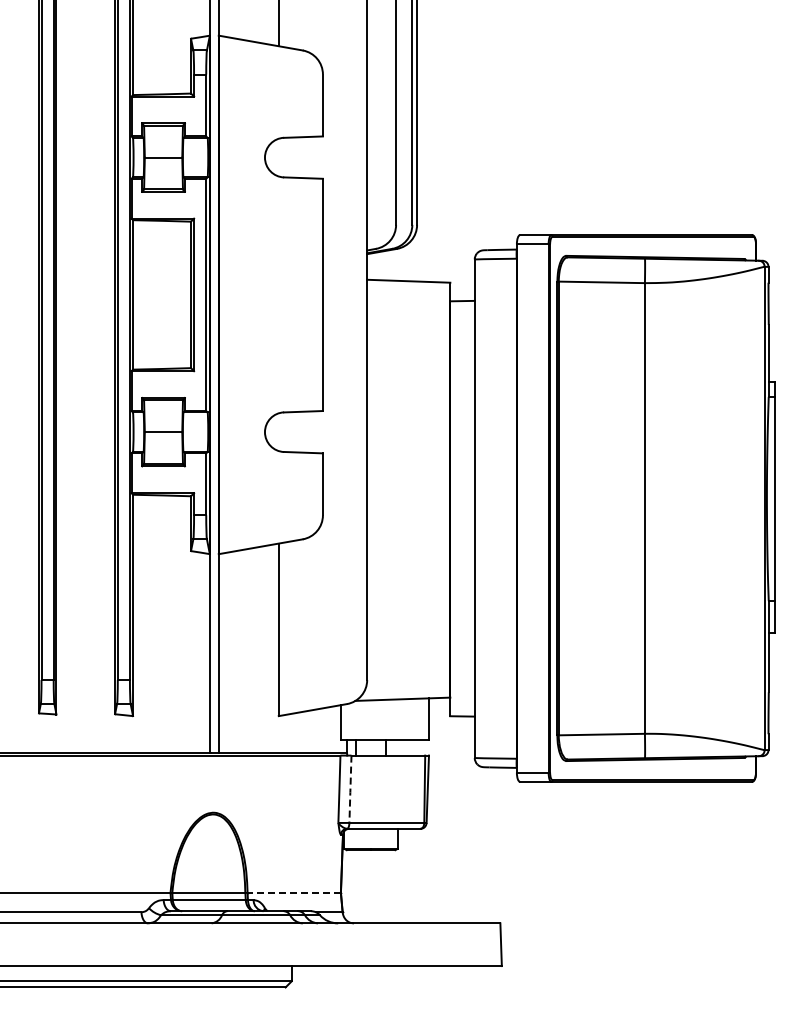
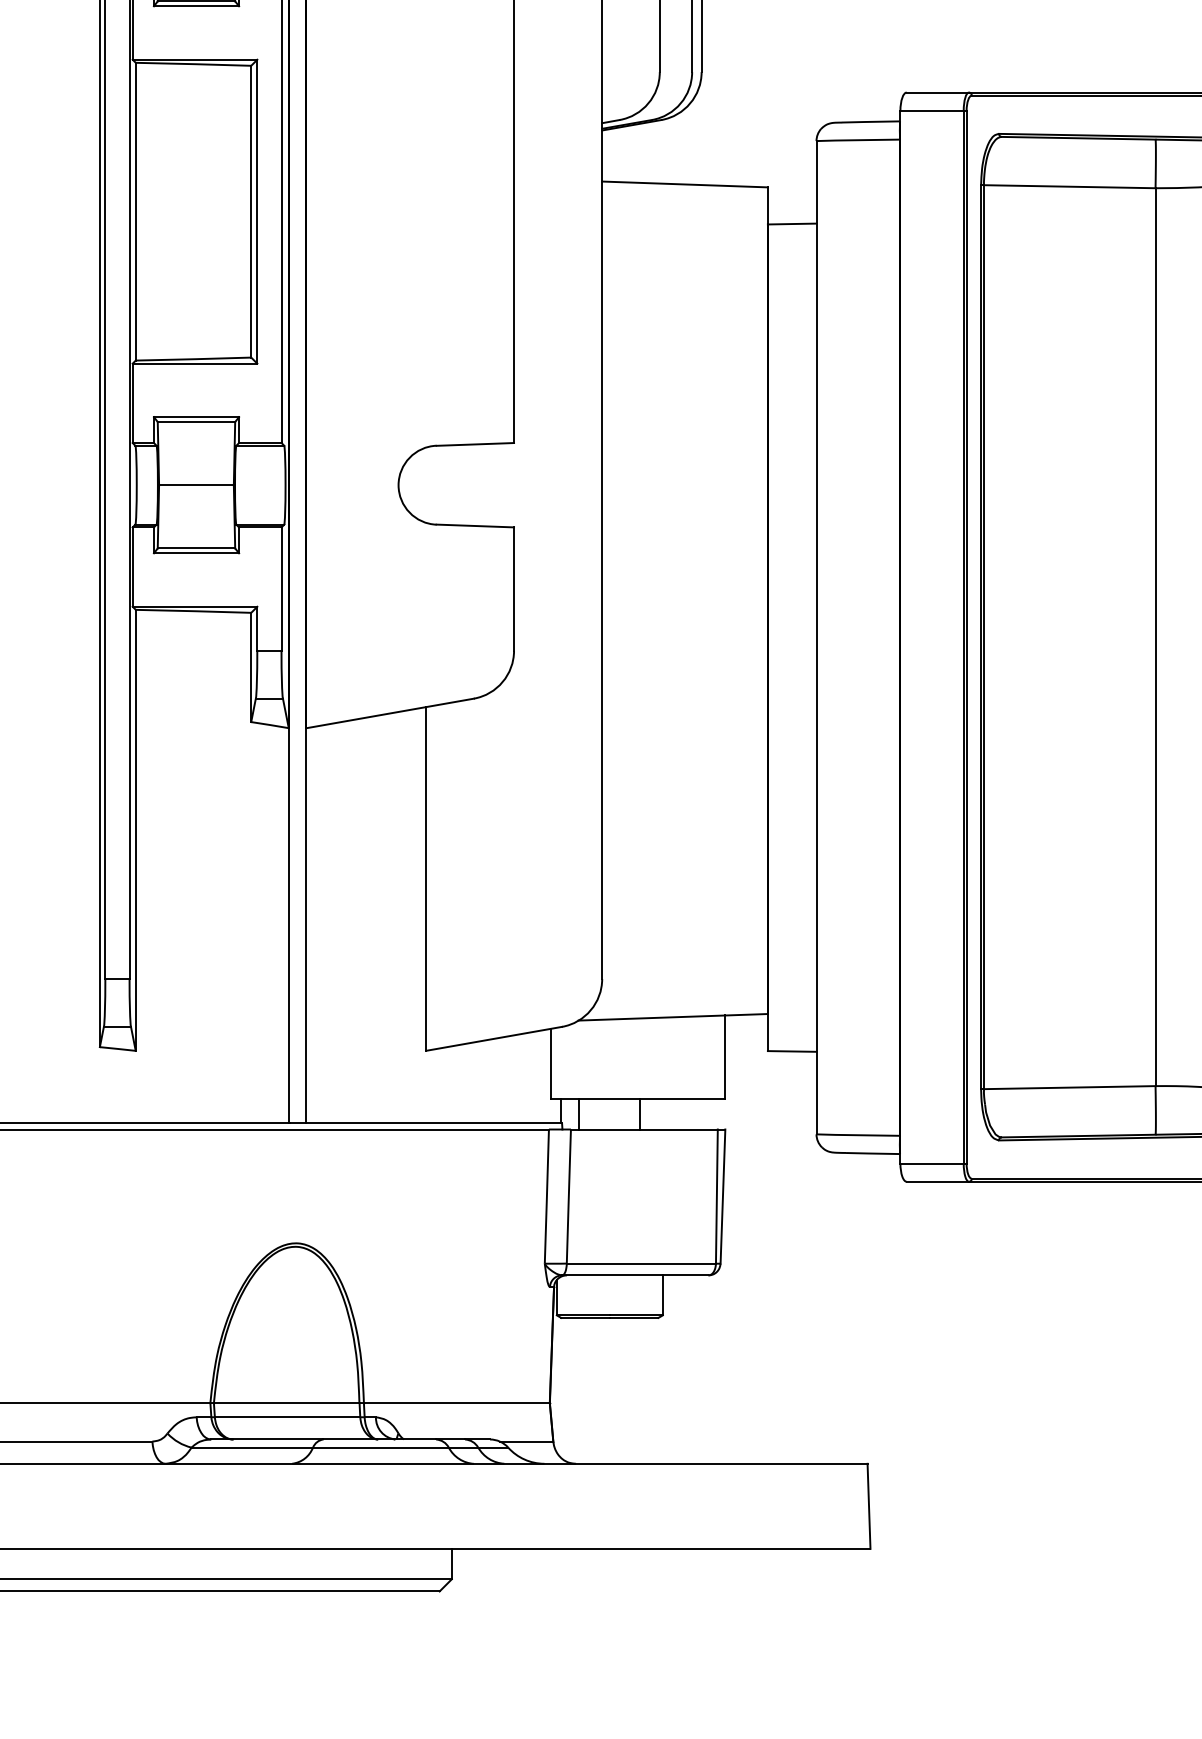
line: (350, 790) -> (568, 1199), dashed -> solid
line: (294, 892) -> (457, 1402), dashed -> solid

